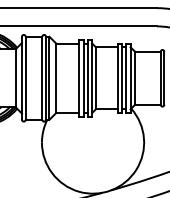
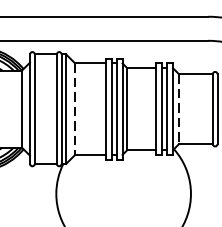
line: (56, 78) -> (75, 109), solid -> dashed
line: (135, 78) -> (179, 109), solid -> dashed

